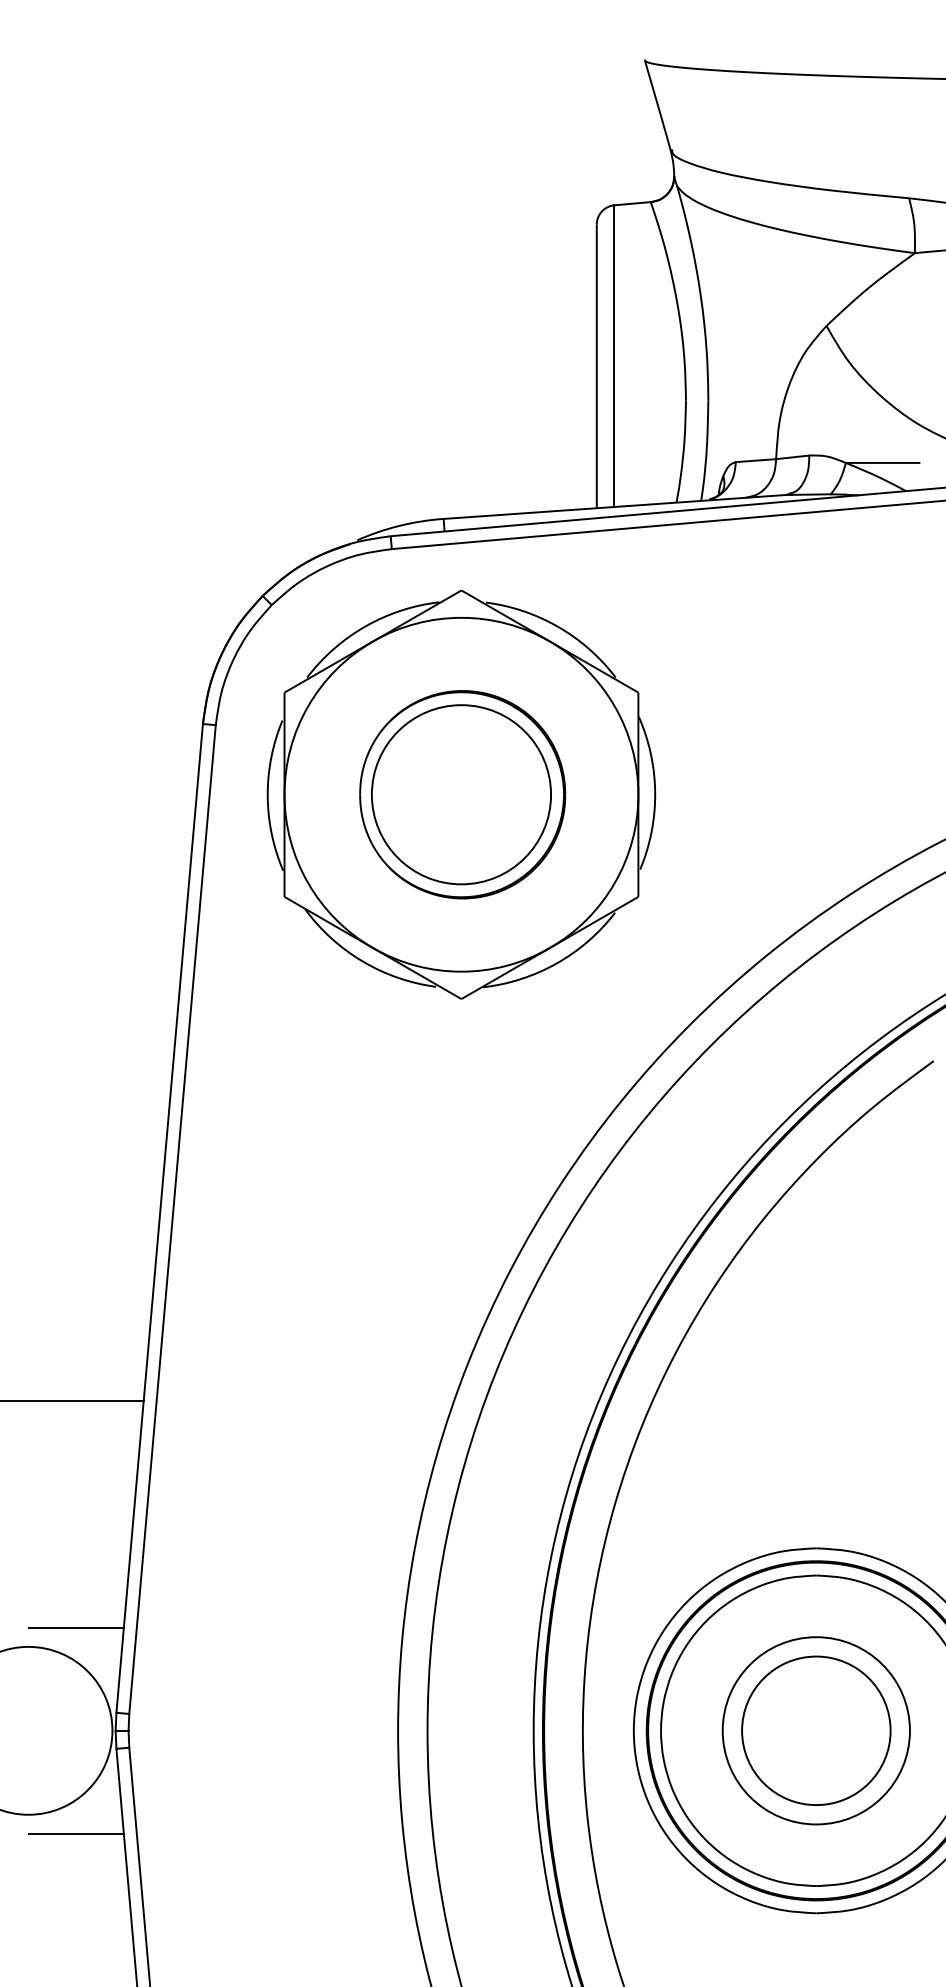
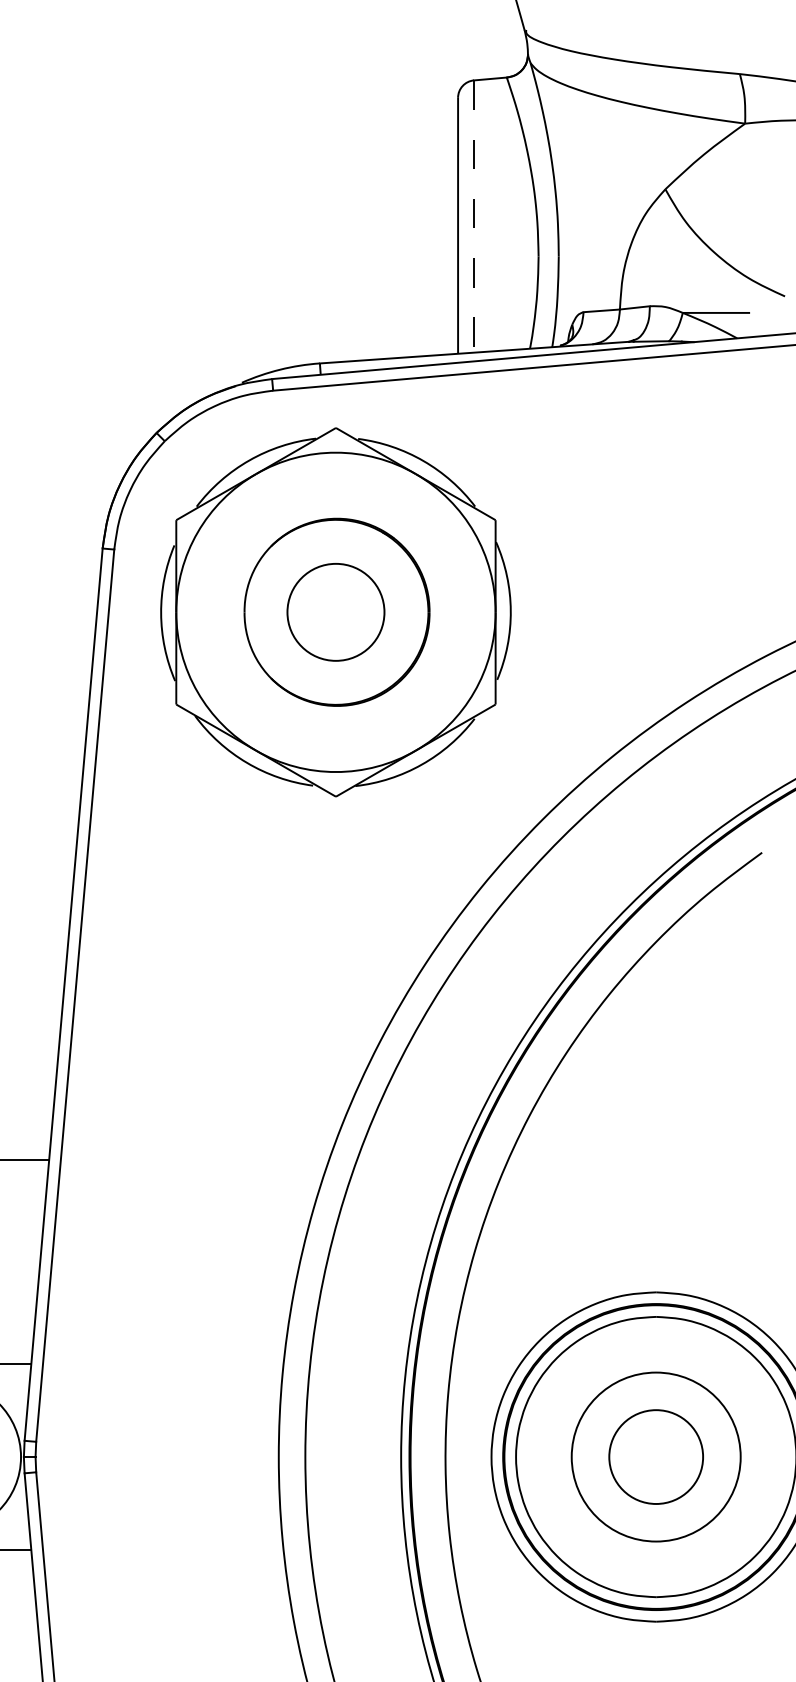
line: (614, 356) -> (474, 216), solid -> dashed
circle: (461, 794) -> (336, 612), size x0.6
circle: (816, 1730) -> (656, 1456), size x0.7

